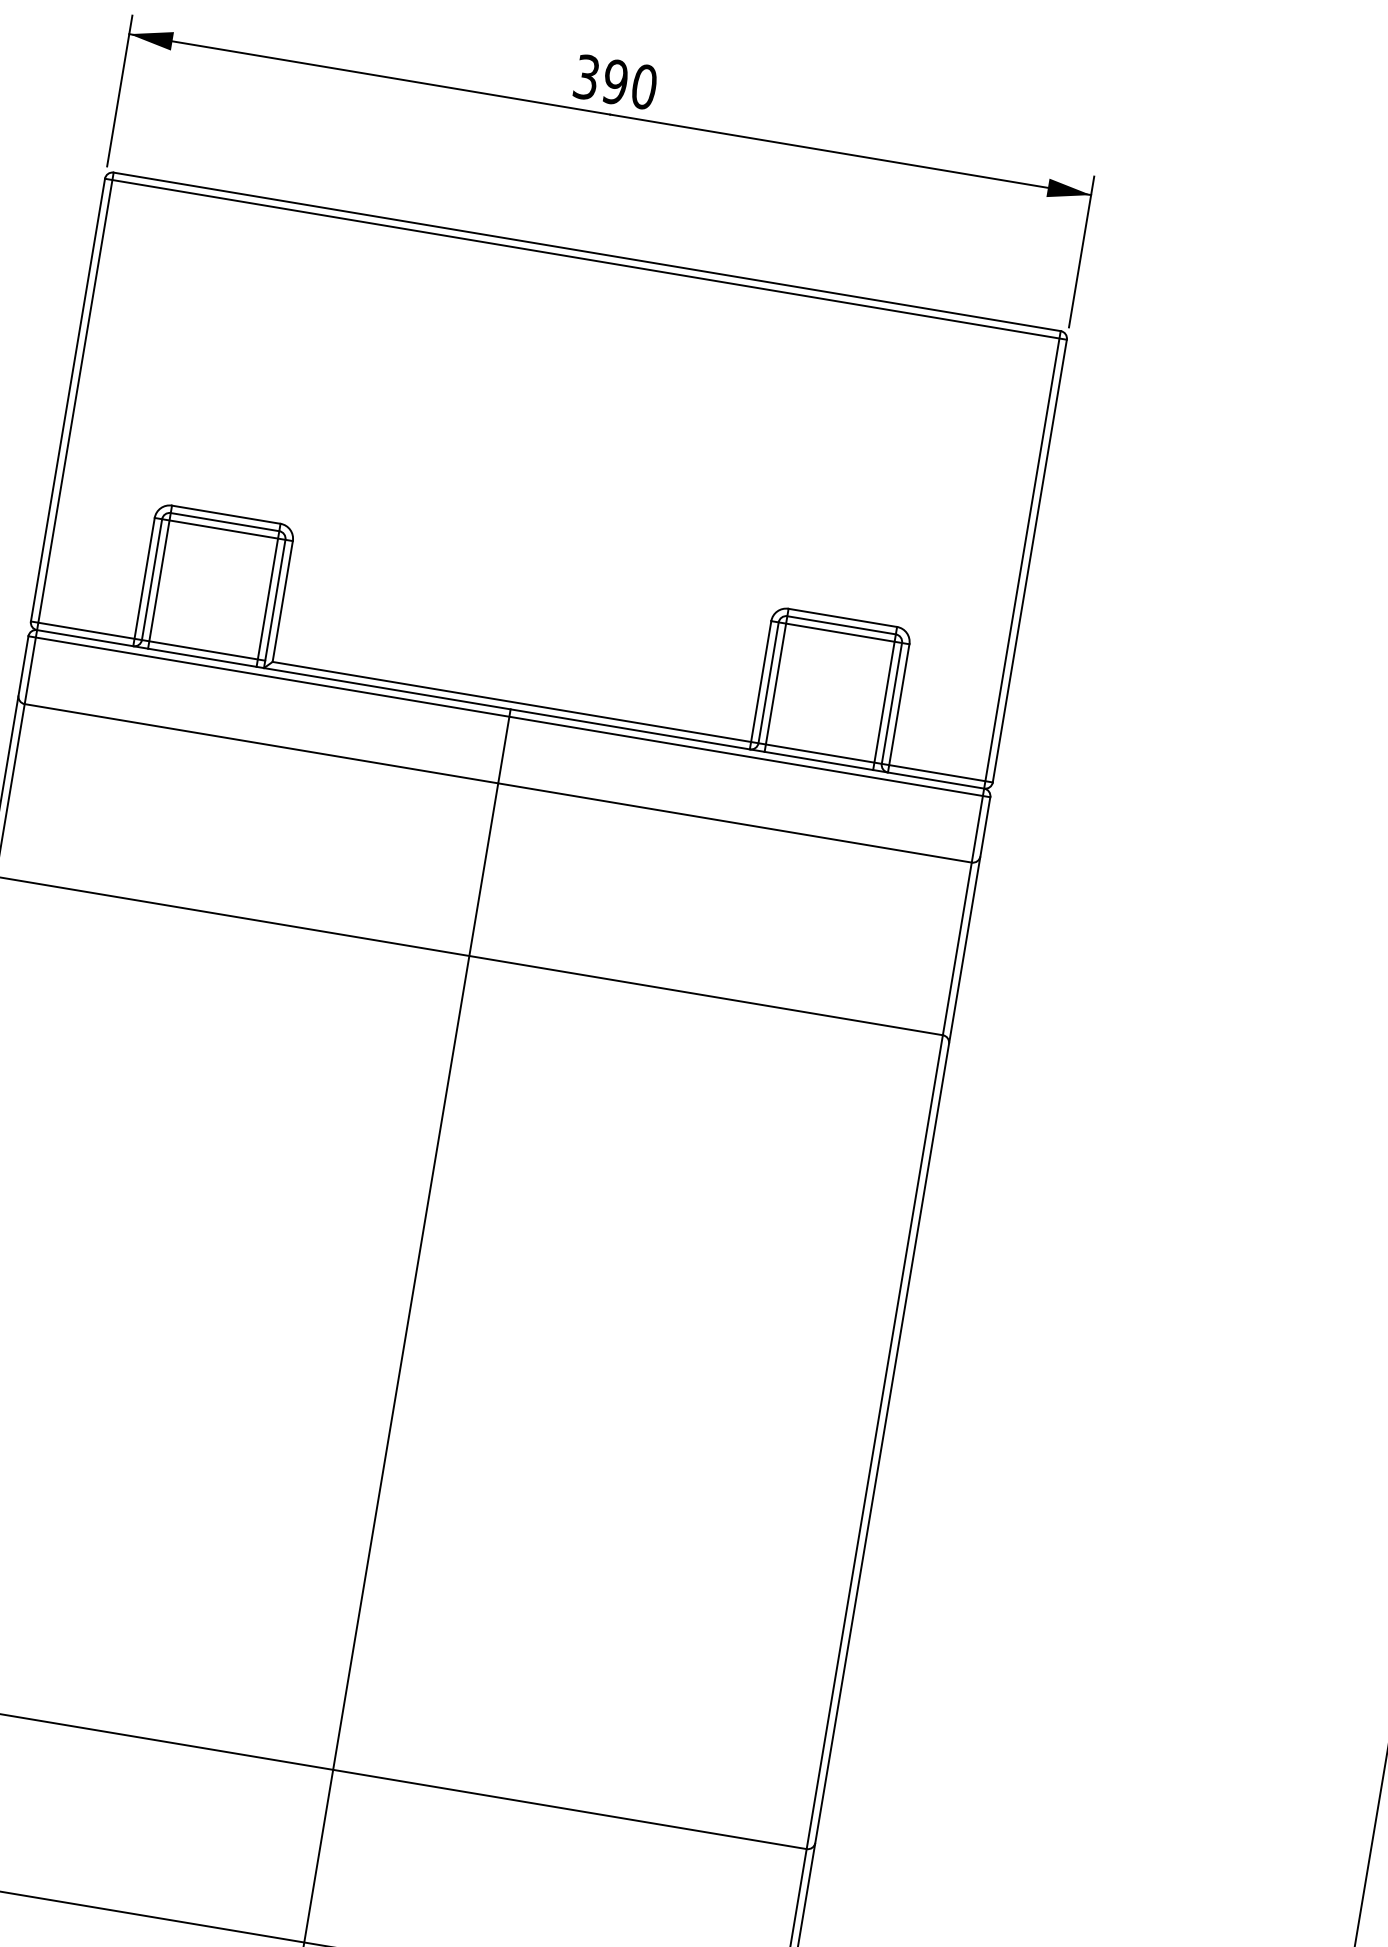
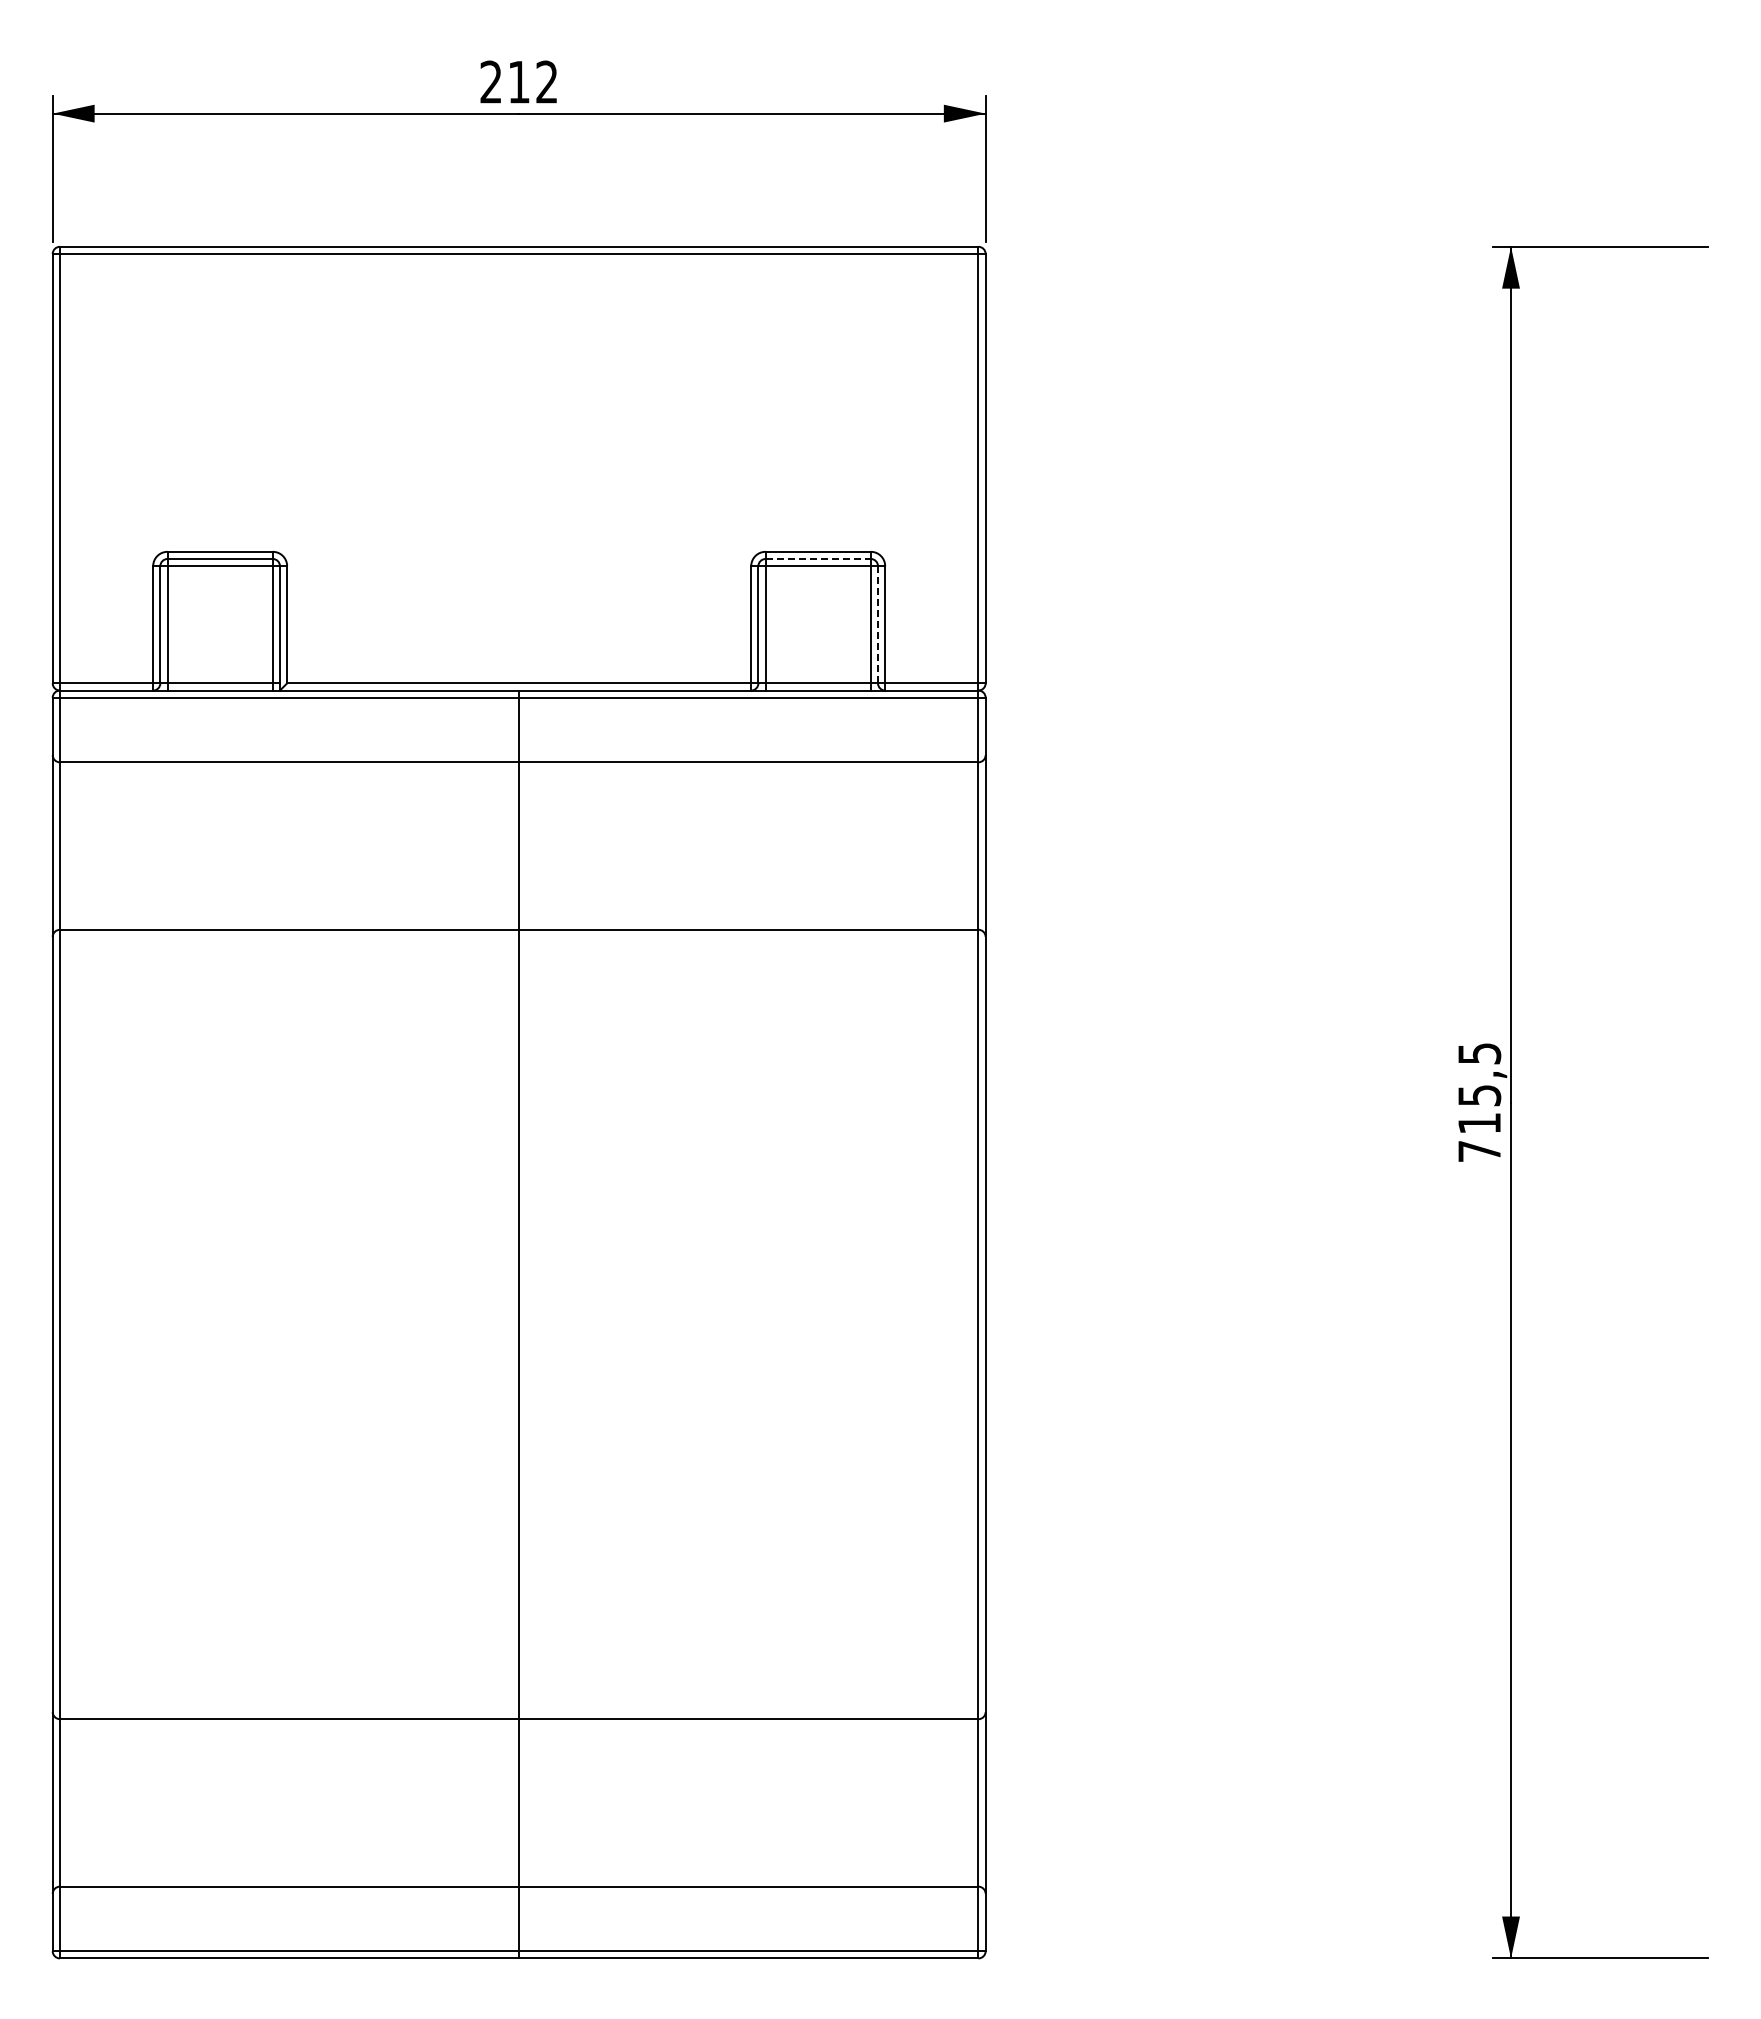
text: (616, 81) -> (519, 81), 390 -> 212
line: (841, 625) -> (818, 559), solid -> dashed
line: (892, 703) -> (878, 624), solid -> dashed

